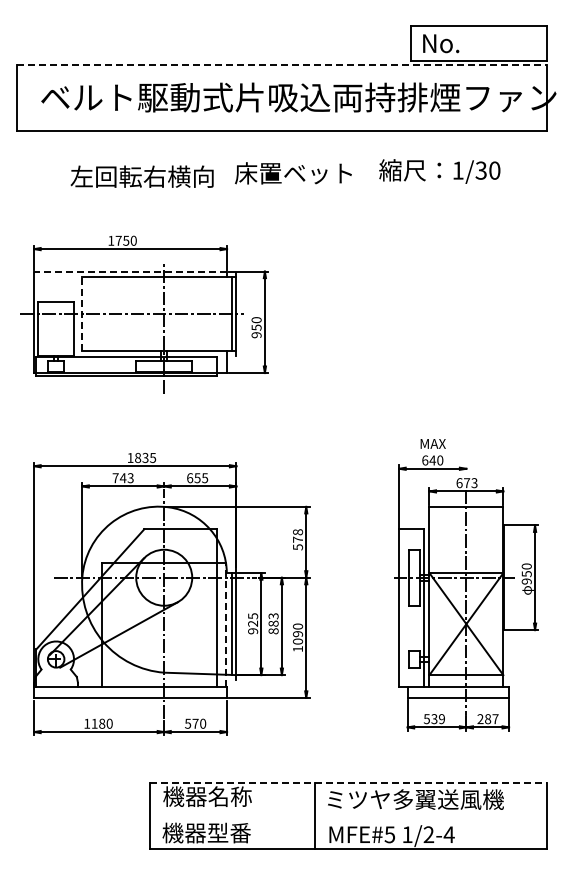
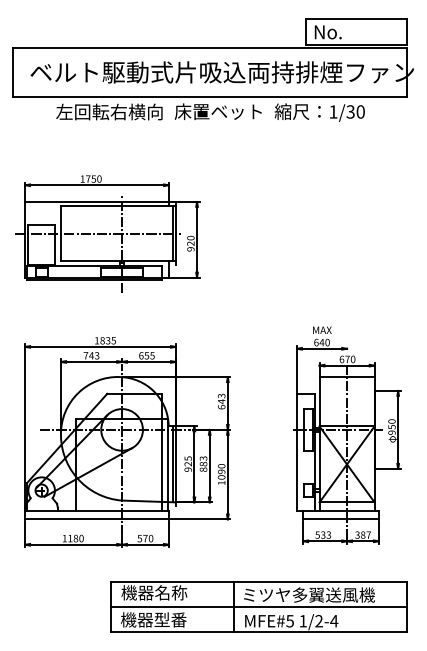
line: (282, 65) -> (210, 48), dashed -> solid
text: (439, 171) -> (319, 112), moved
text: (293, 173) -> (218, 111), moved
text: (141, 176) -> (108, 111), moved
line: (130, 271) -> (97, 201), dashed -> solid
line: (82, 314) -> (61, 233), dashed -> solid
text: (256, 327) -> (190, 243), 950 -> 920
text: (474, 483) -> (353, 359), 673 -> 670
text: (297, 539) -> (221, 401), 578 -> 643
line: (225, 625) -> (167, 465), dashed -> solid
text: (441, 719) -> (328, 535), 539 -> 533
text: (480, 719) -> (357, 535), 287 -> 387
line: (348, 782) -> (259, 582), dashed -> solid
line: (347, 815) -> (258, 606), added

